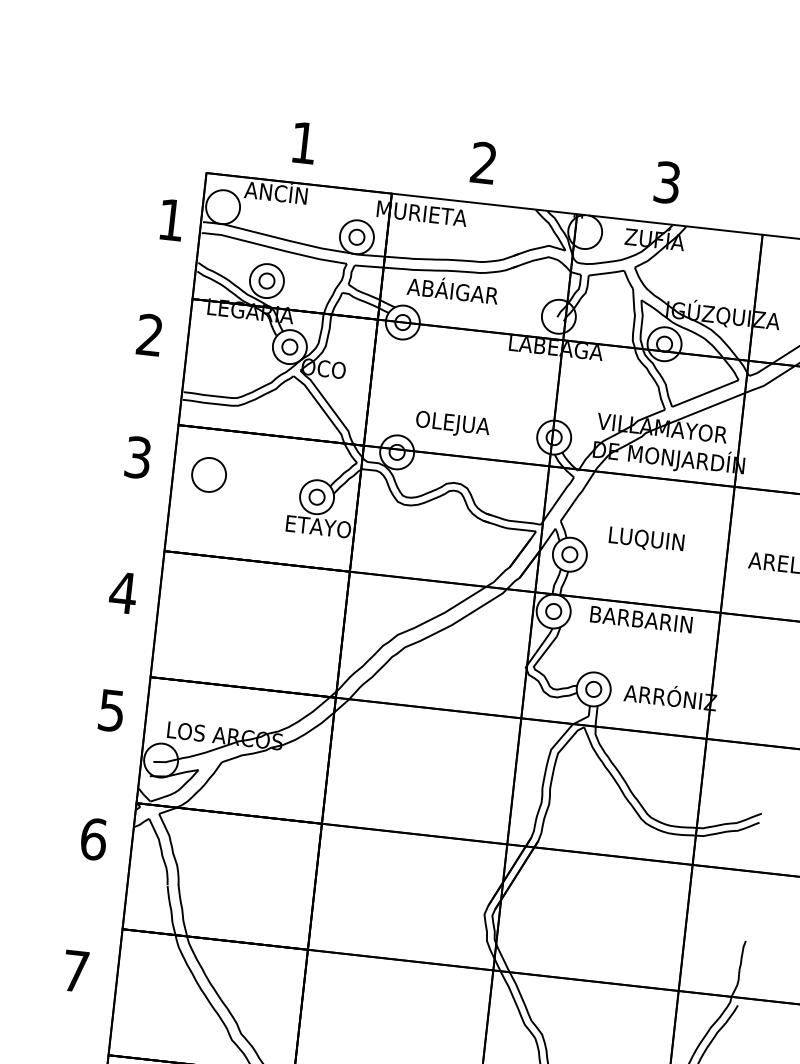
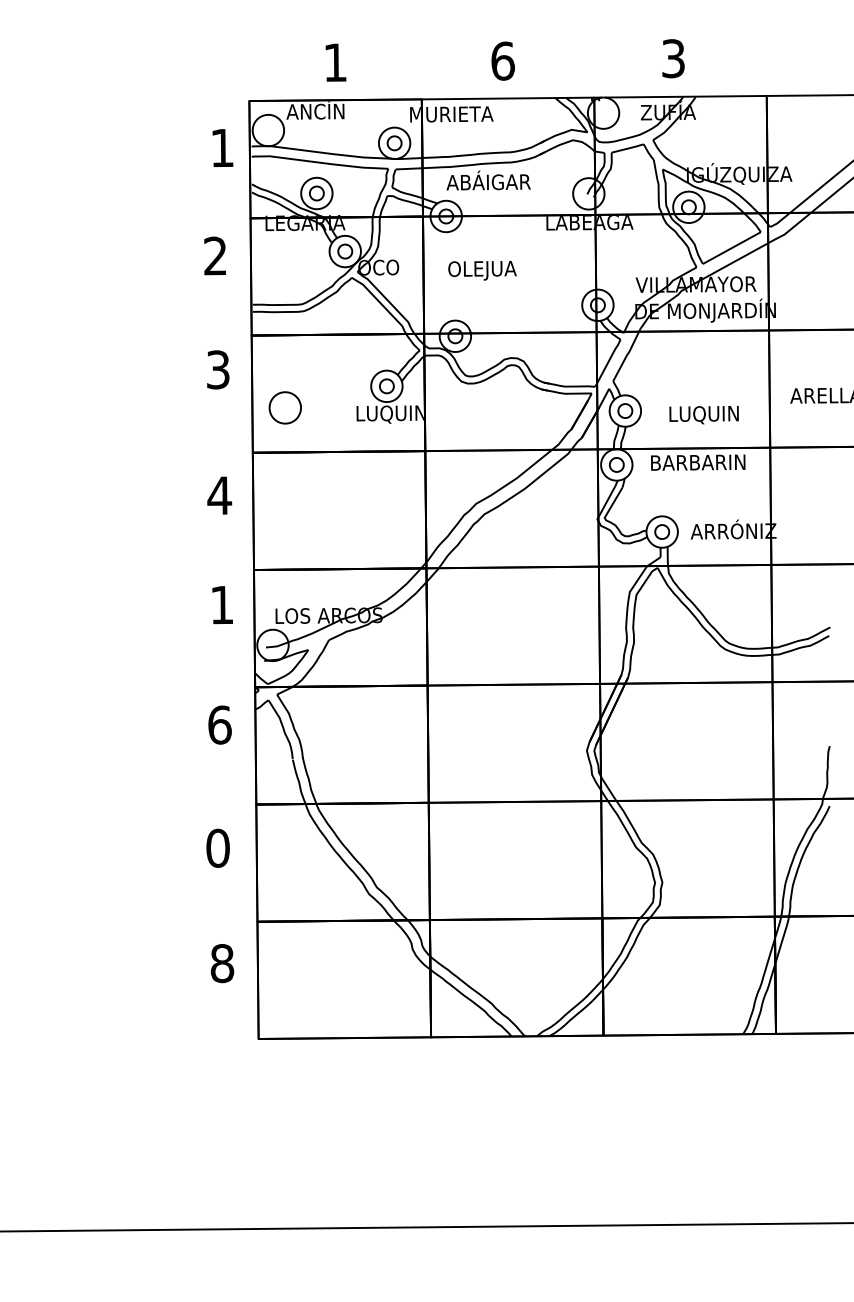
text: (483, 162) -> (502, 60), 2 -> 6
text: (452, 424) -> (482, 270), moved
part: (208, 474) -> (284, 407), moved
text: (316, 527) -> (389, 414), ETAYO -> LUQUIN
text: (645, 540) -> (703, 415), moved
text: (111, 711) -> (221, 605), 5 -> 1
text: (75, 970) -> (217, 847), 7 -> 0

